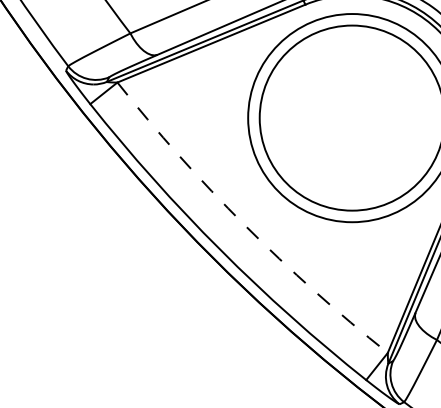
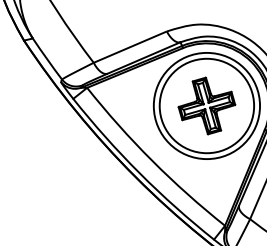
part: (351, 117) -> (206, 105), added
arc: (245, 224) -> (152, 160), dashed -> solid

